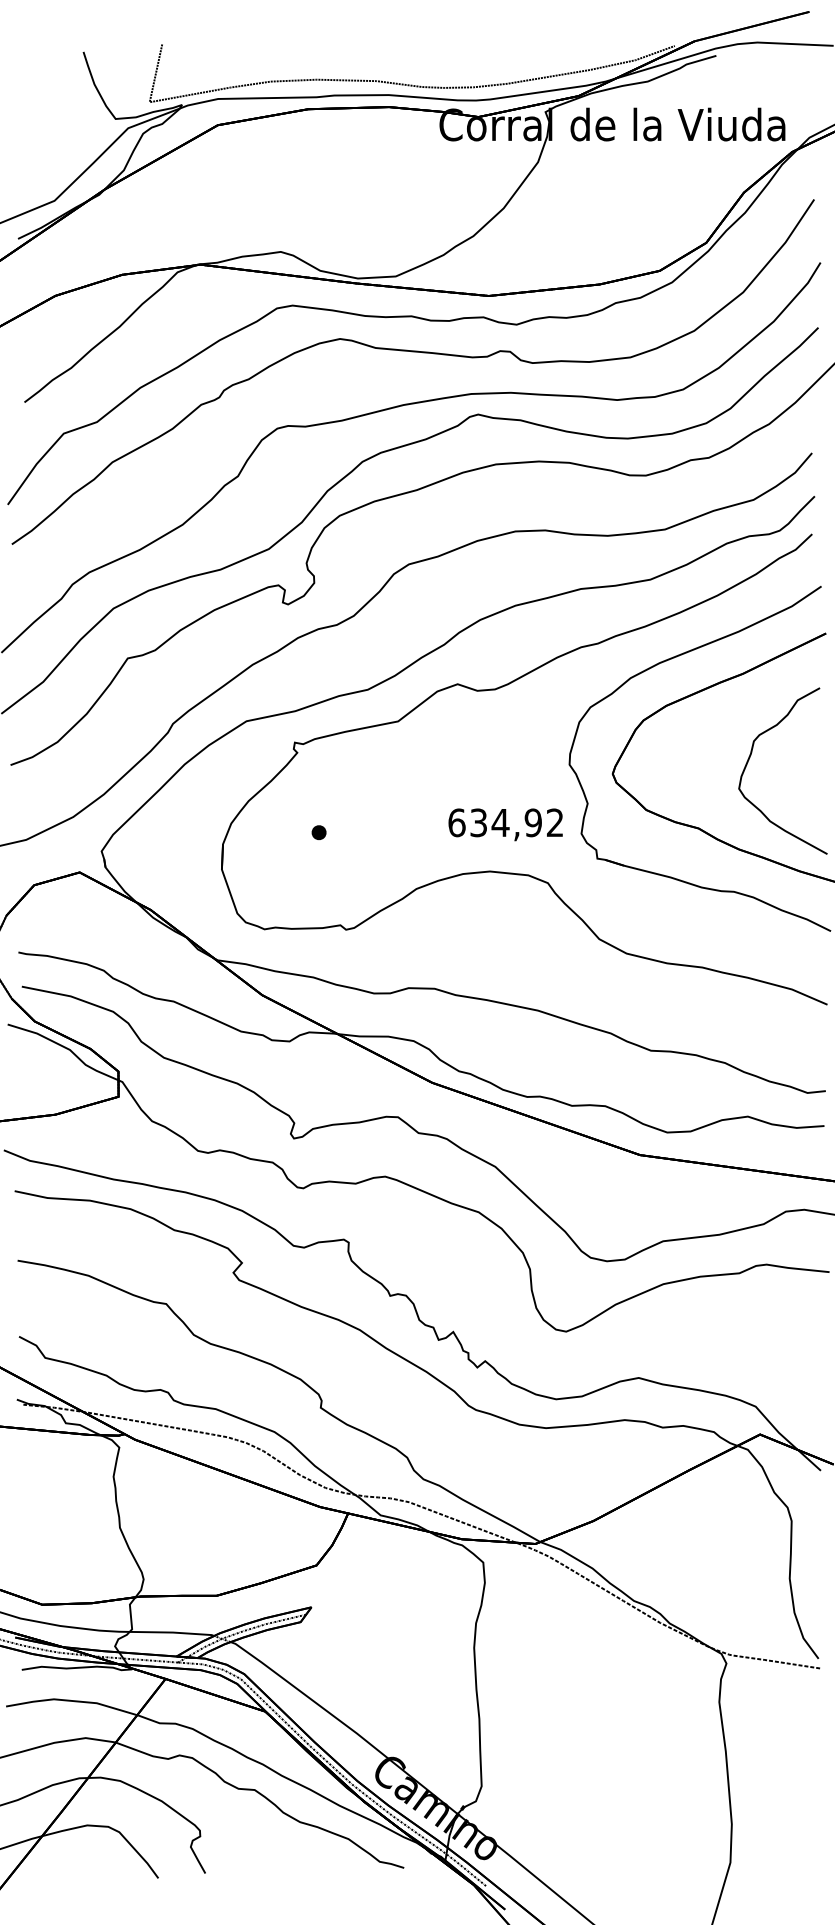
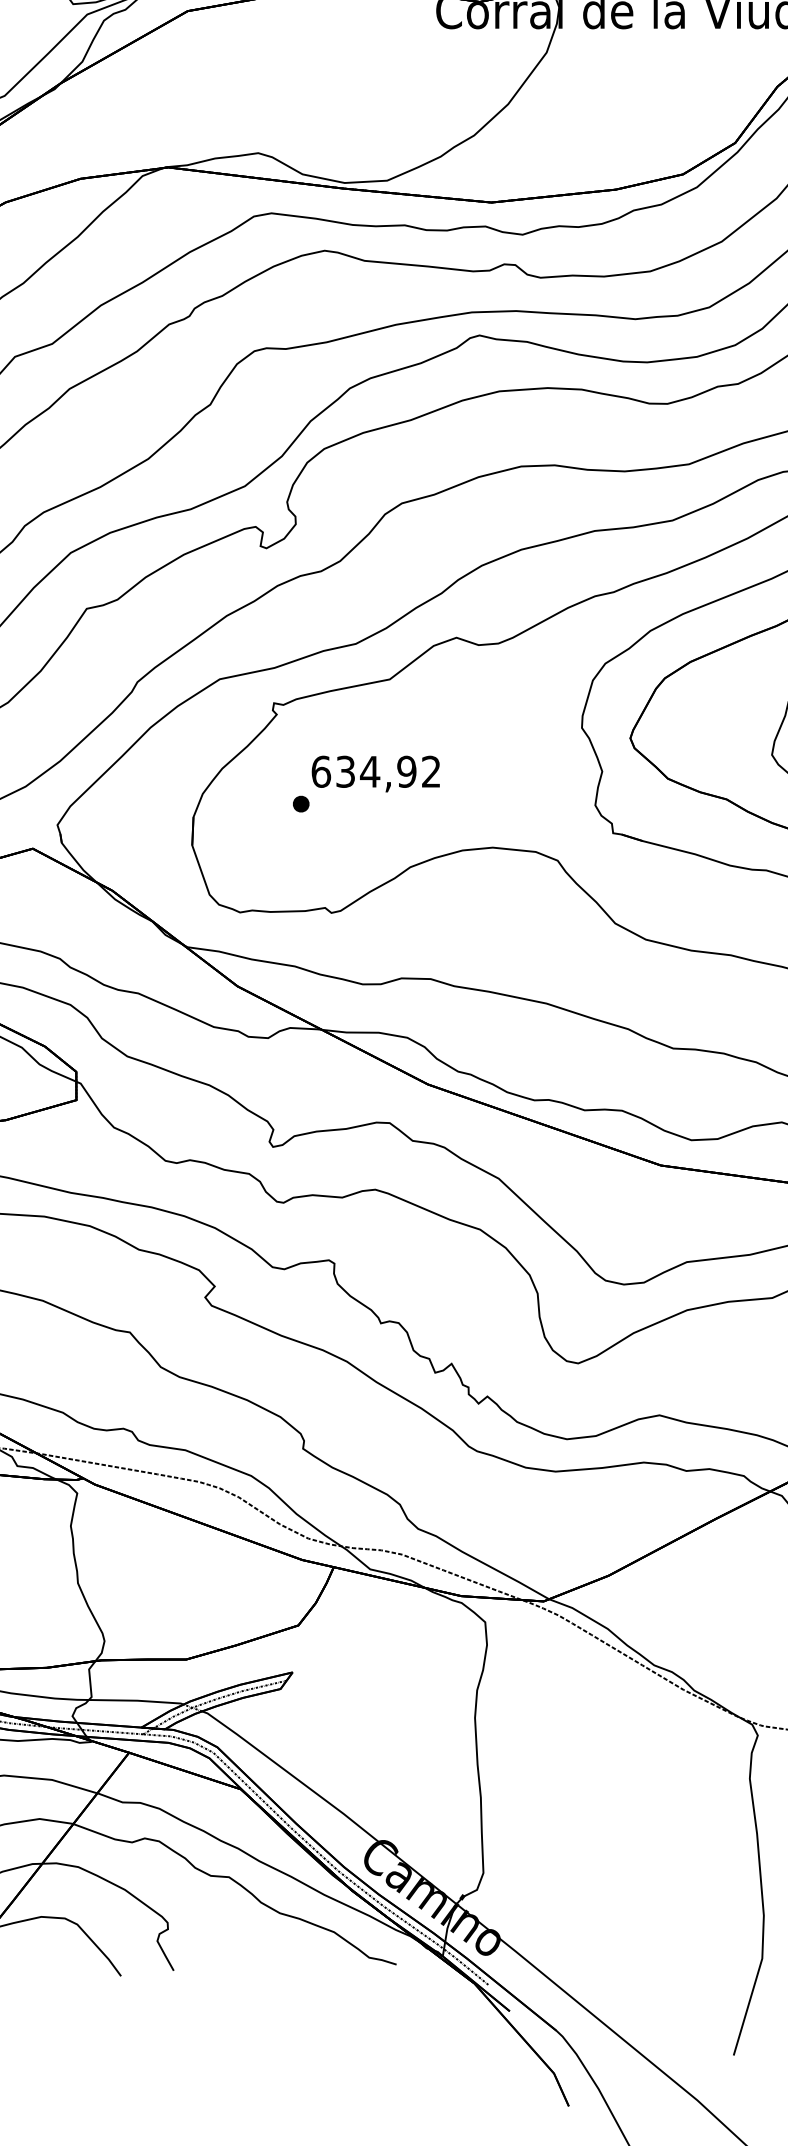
text: (505, 824) -> (375, 773), moved

